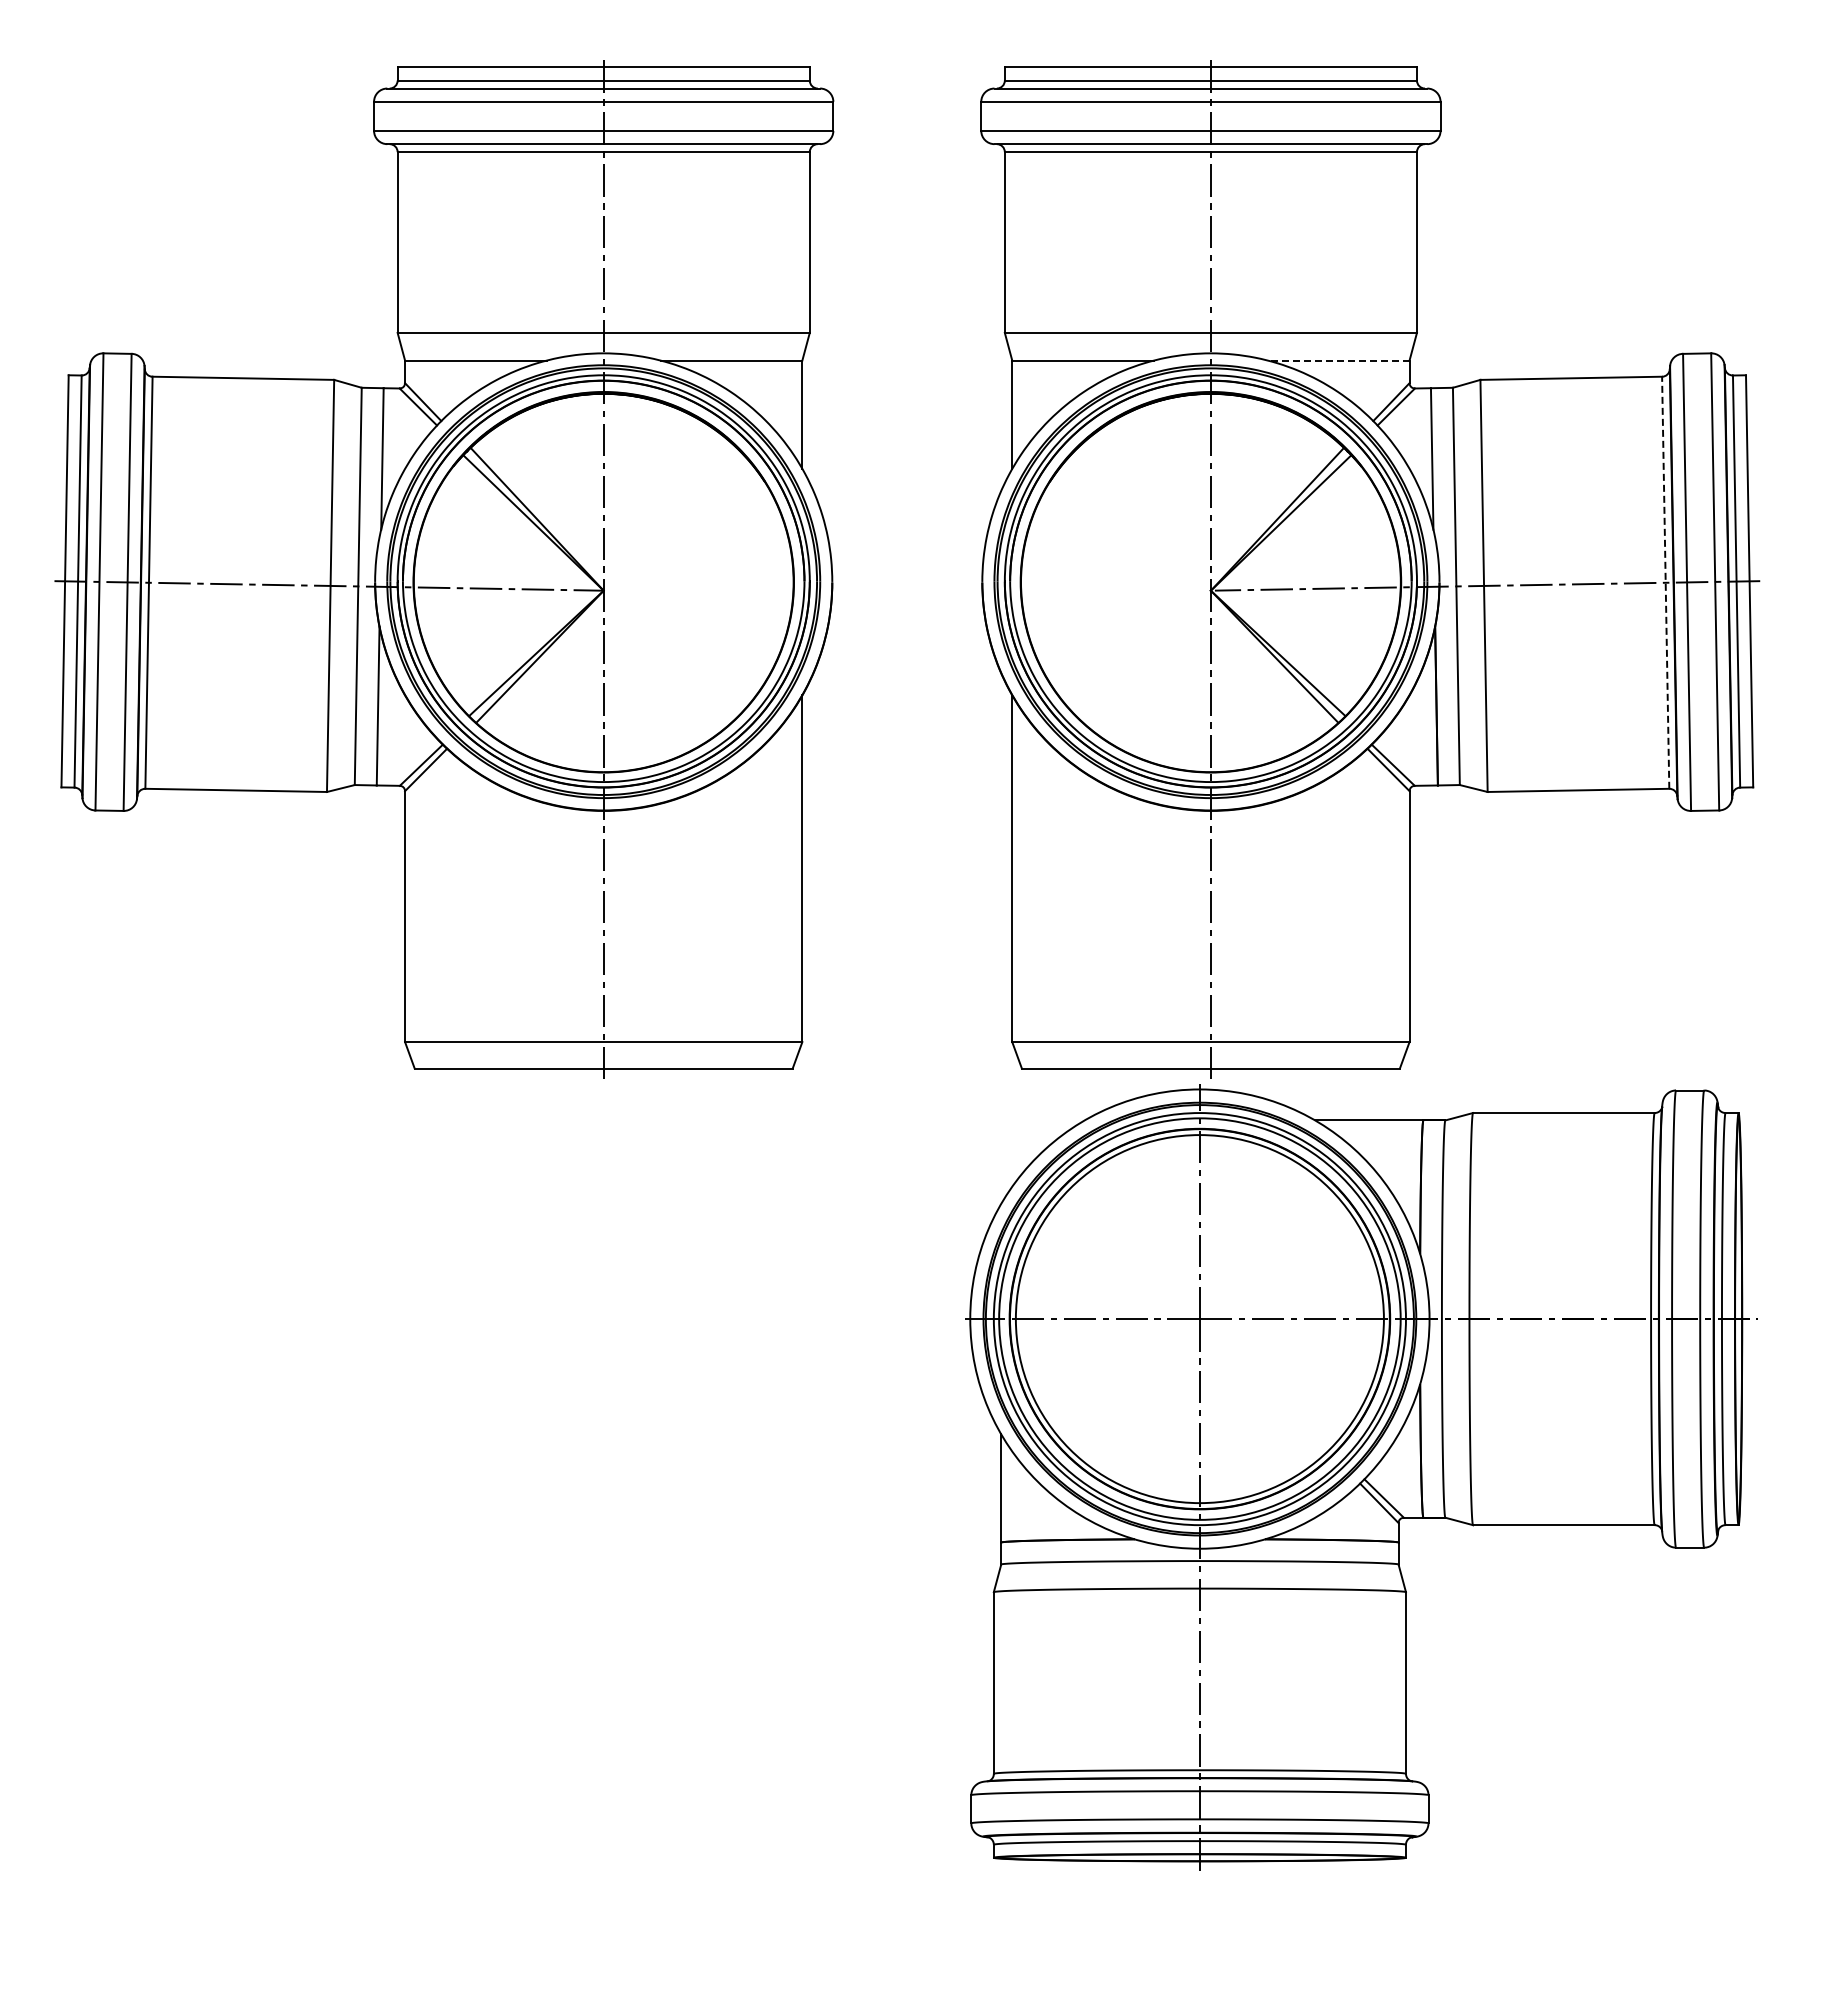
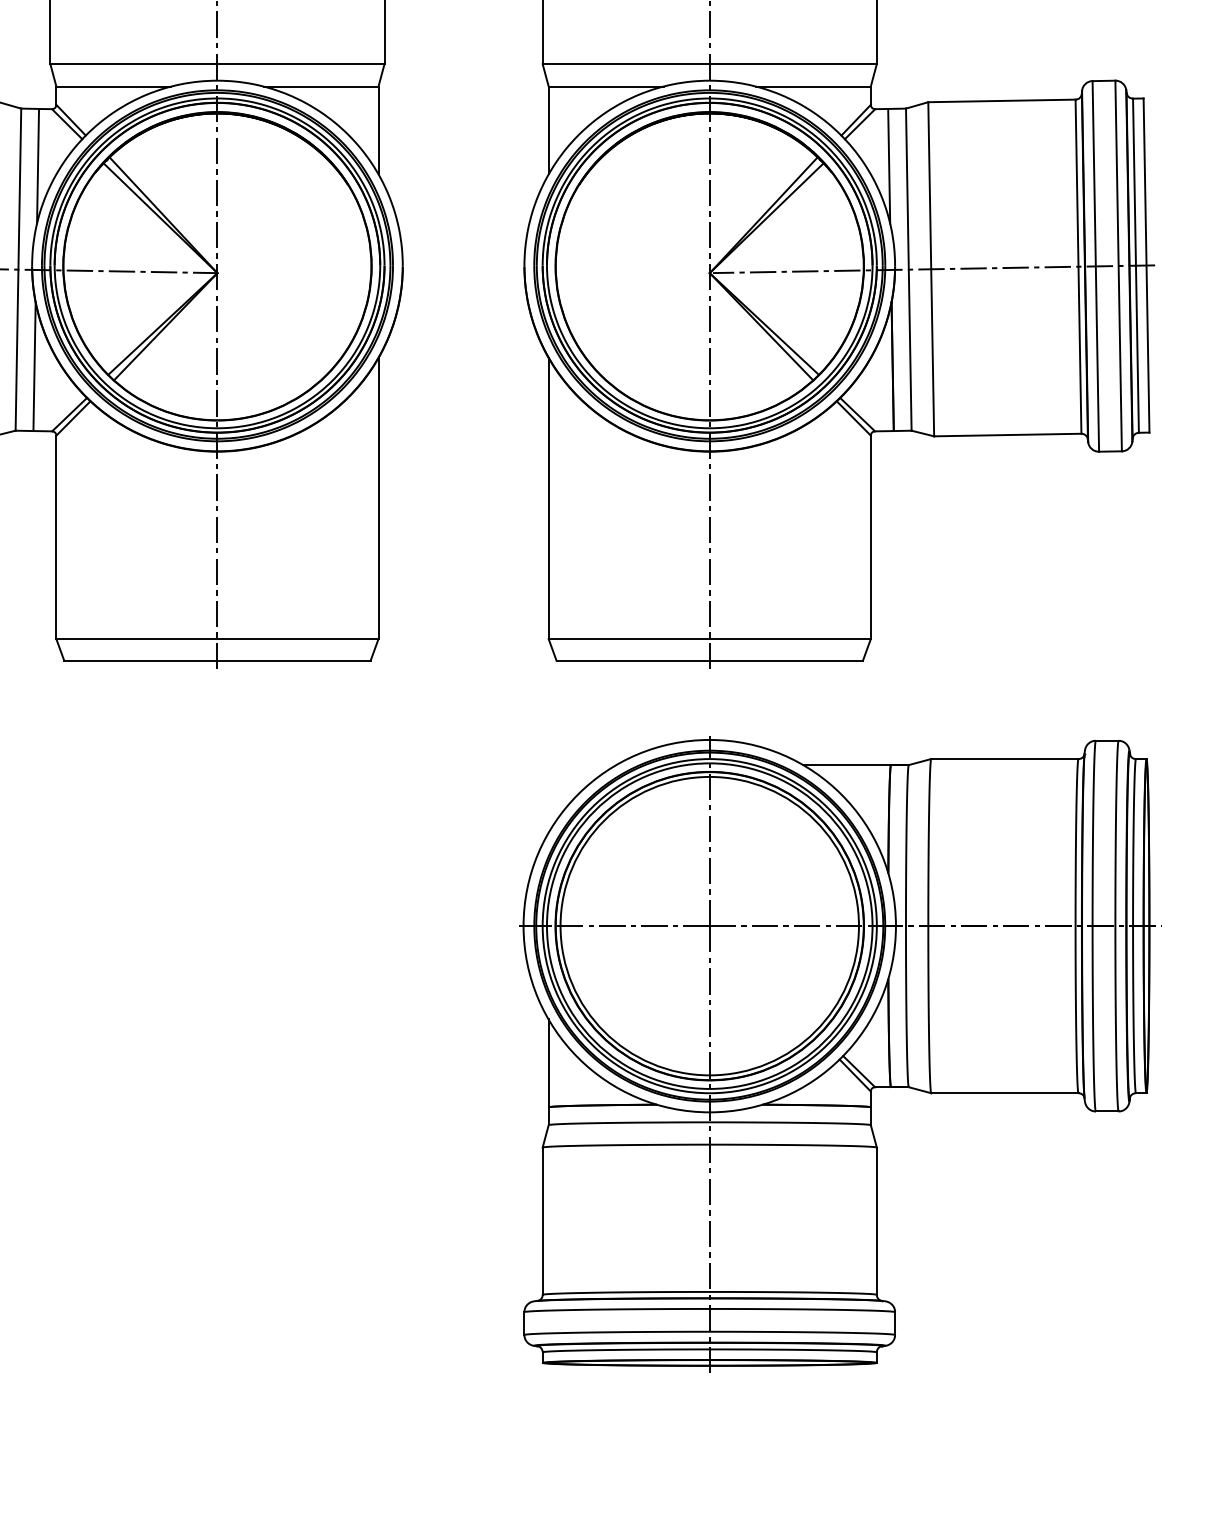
line: (1338, 360) -> (813, 86), dashed -> solid
line: (1665, 582) -> (1078, 266), dashed -> solid
part: (1361, 1477) -> (840, 1054), moved

